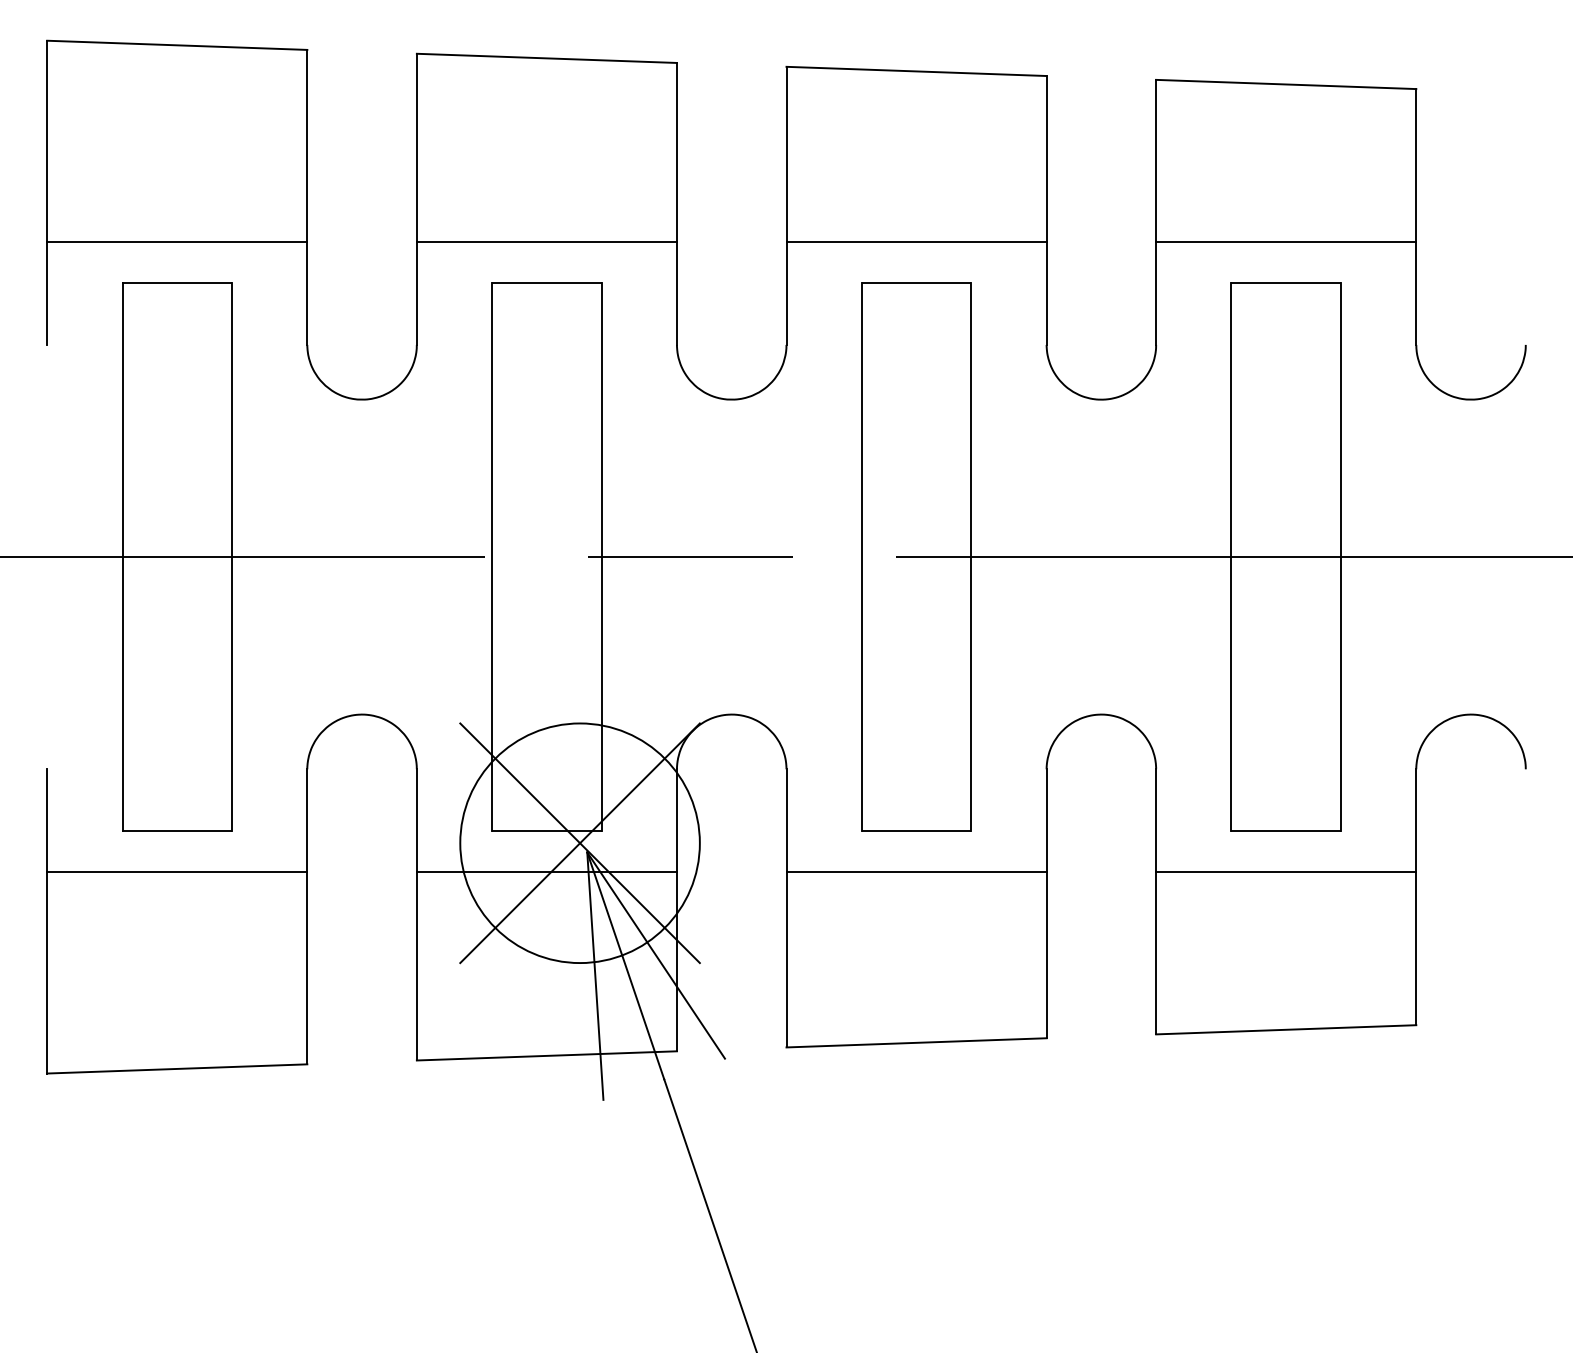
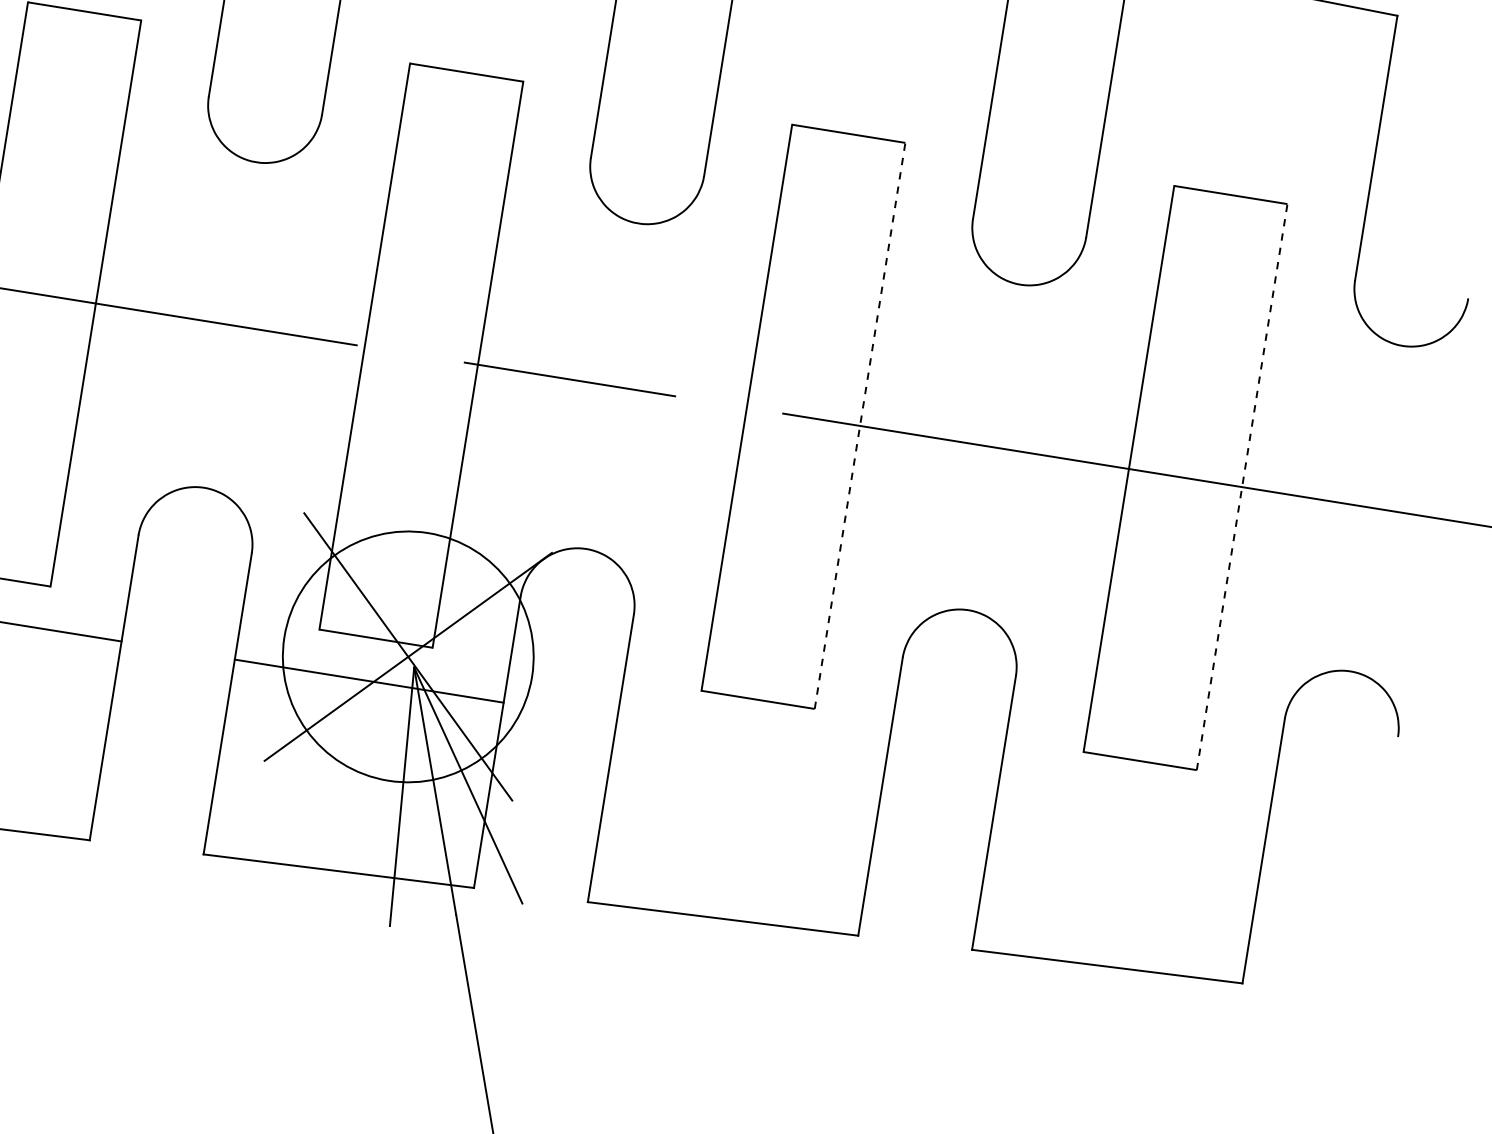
line: (546, 242) -> (473, 30), removed
line: (916, 242) -> (855, 91), removed
line: (1286, 242) -> (1237, 152), removed
line: (971, 557) -> (860, 426), solid -> dashed
line: (1341, 557) -> (1242, 487), solid -> dashed
line: (916, 872) -> (751, 742), removed
line: (1286, 872) -> (1133, 804), removed

